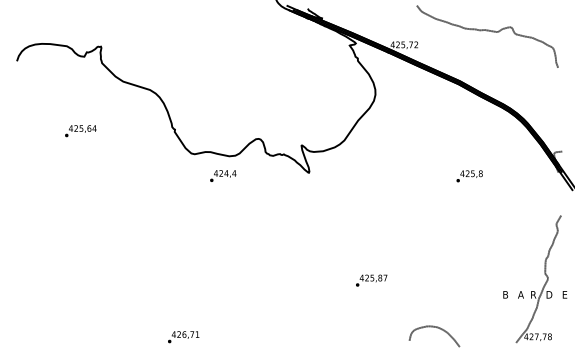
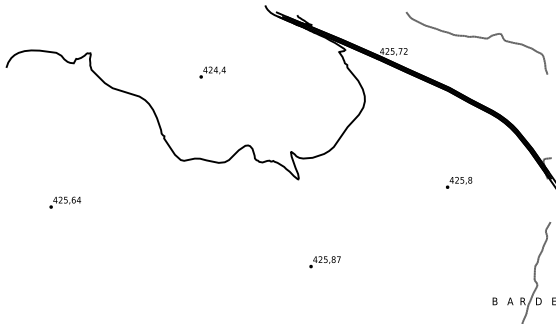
text: (80, 131) -> (64, 203), moved
text: (223, 175) -> (212, 72), moved
text: (371, 280) -> (324, 262), moved

